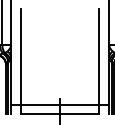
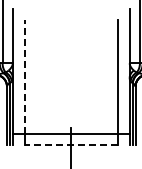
line: (20, 56) -> (24, 76), solid -> dashed
line: (60, 114) -> (71, 145), solid -> dashed

